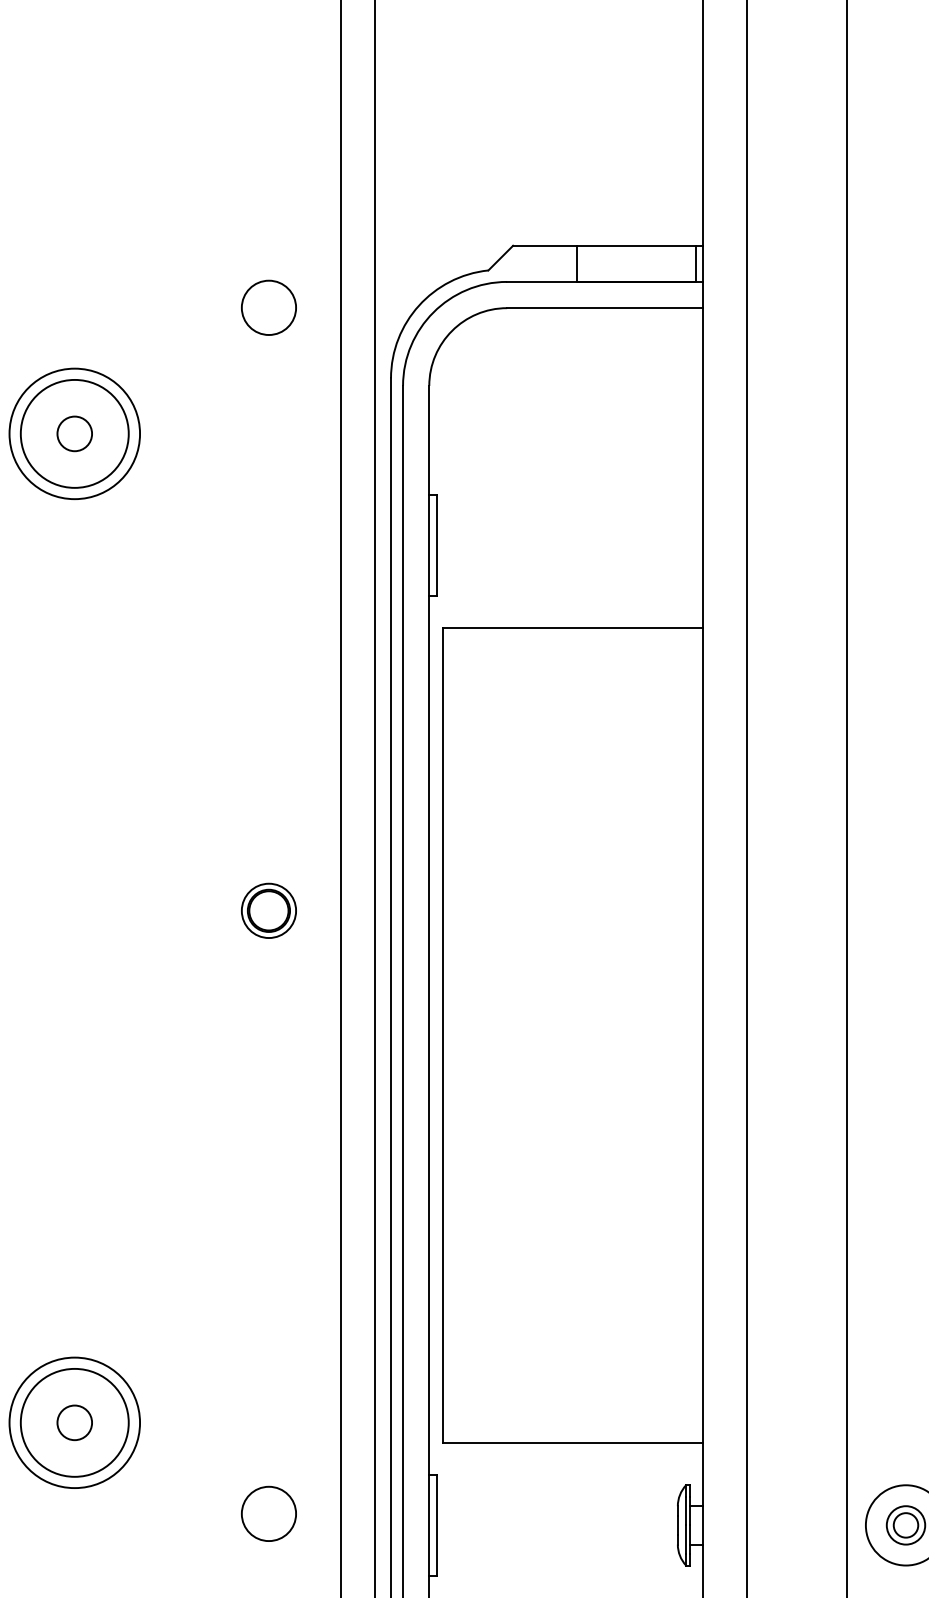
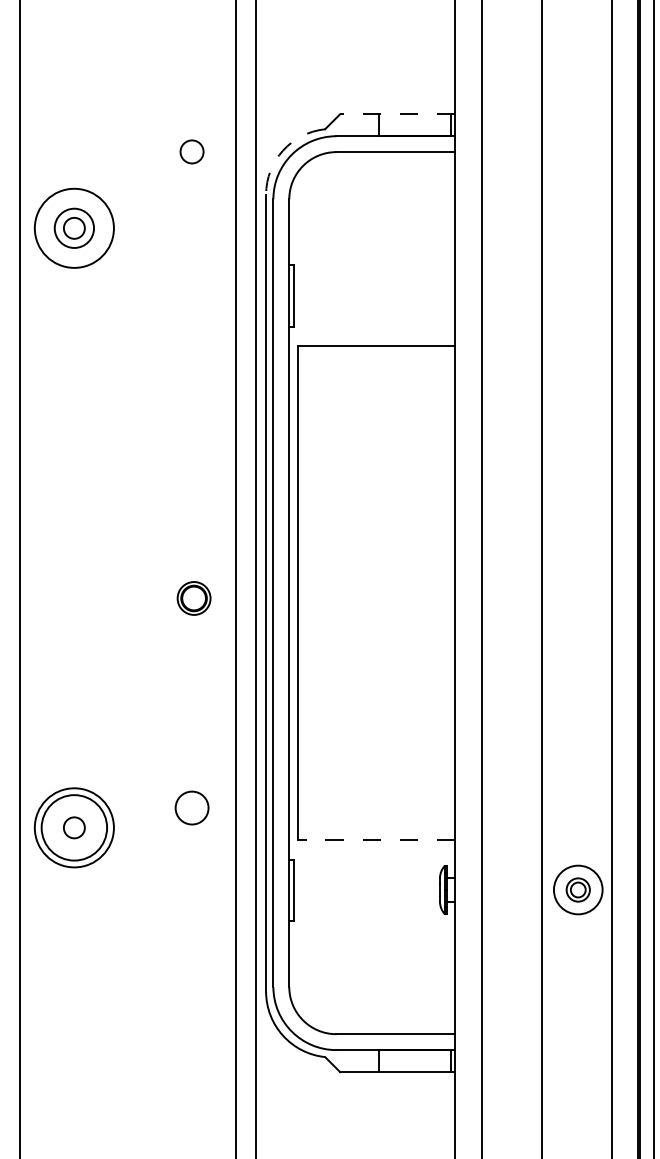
line: (607, 246) -> (397, 114), solid -> dashed
arc: (419, 305) -> (283, 150), solid -> dashed
circle: (267, 307) -> (191, 151), size x0.7
circle: (74, 434) -> (74, 228), size x0.6
part: (267, 910) -> (193, 598), moved
line: (573, 1443) -> (376, 840), solid -> dashed
circle: (267, 1512) -> (191, 807), moved

